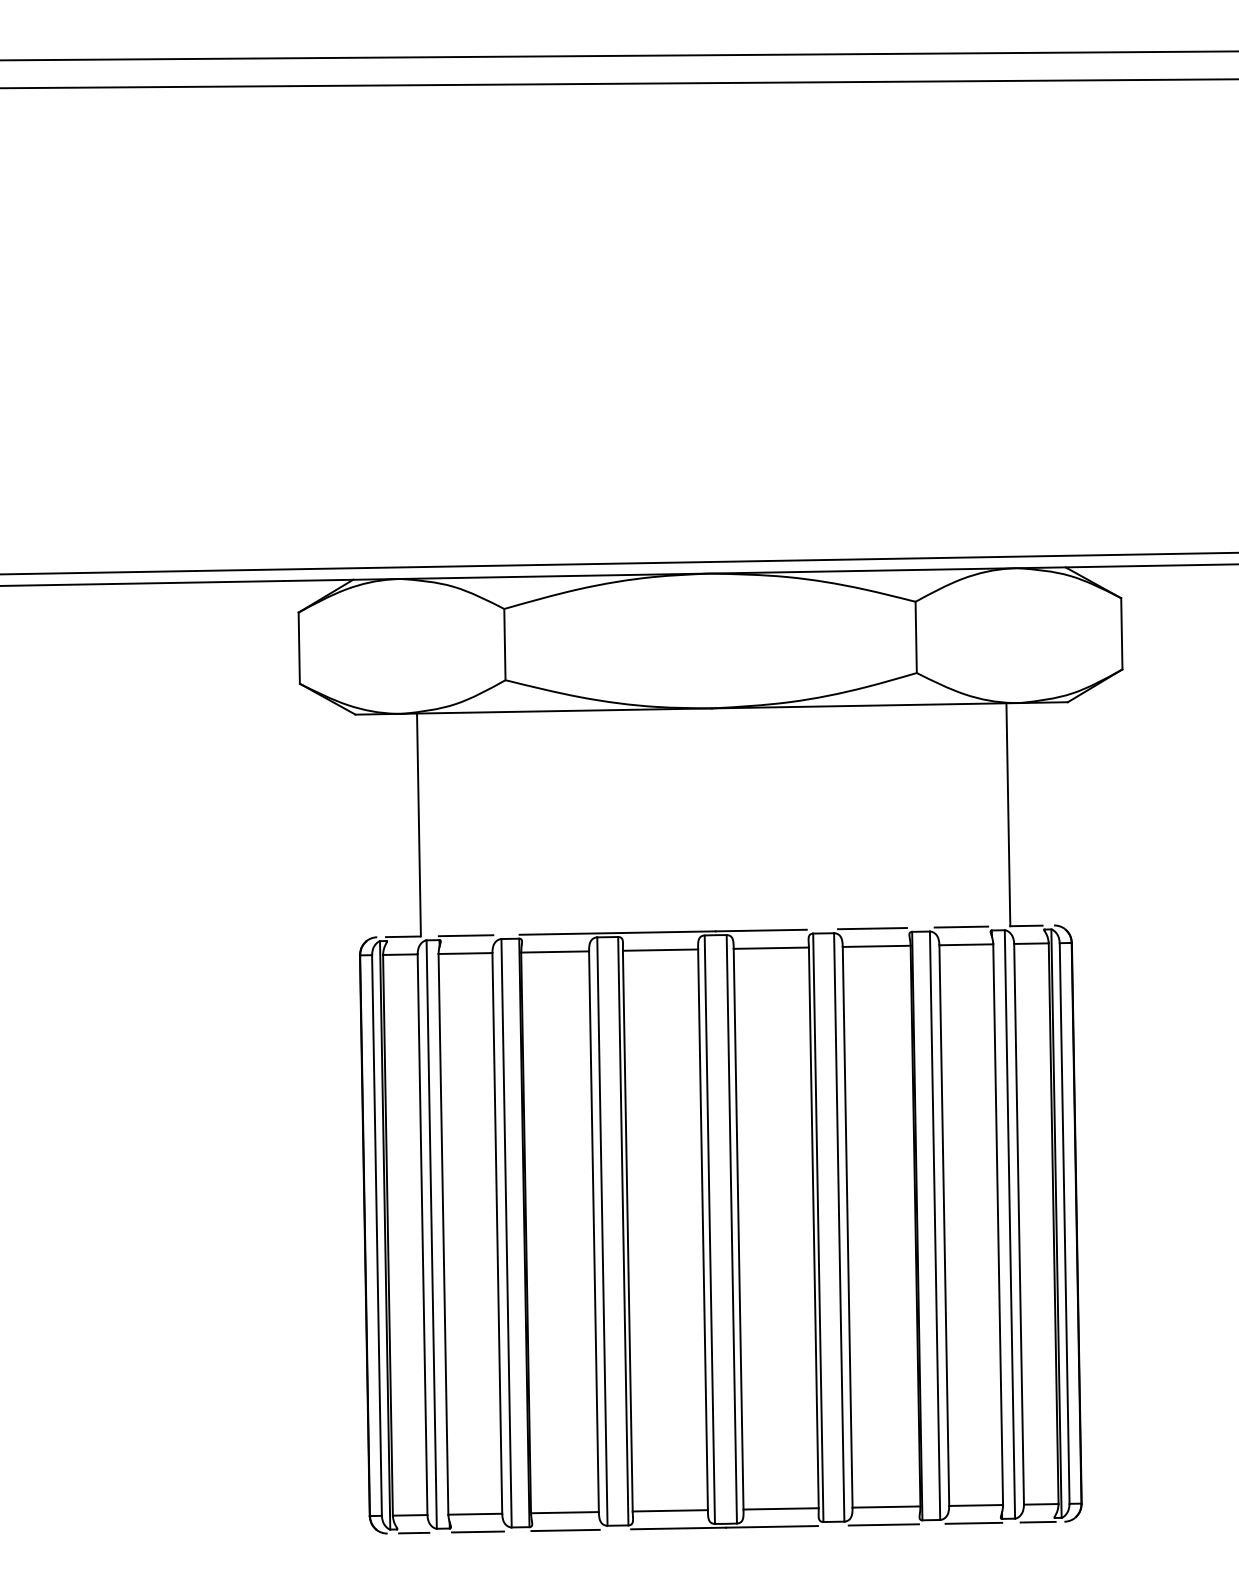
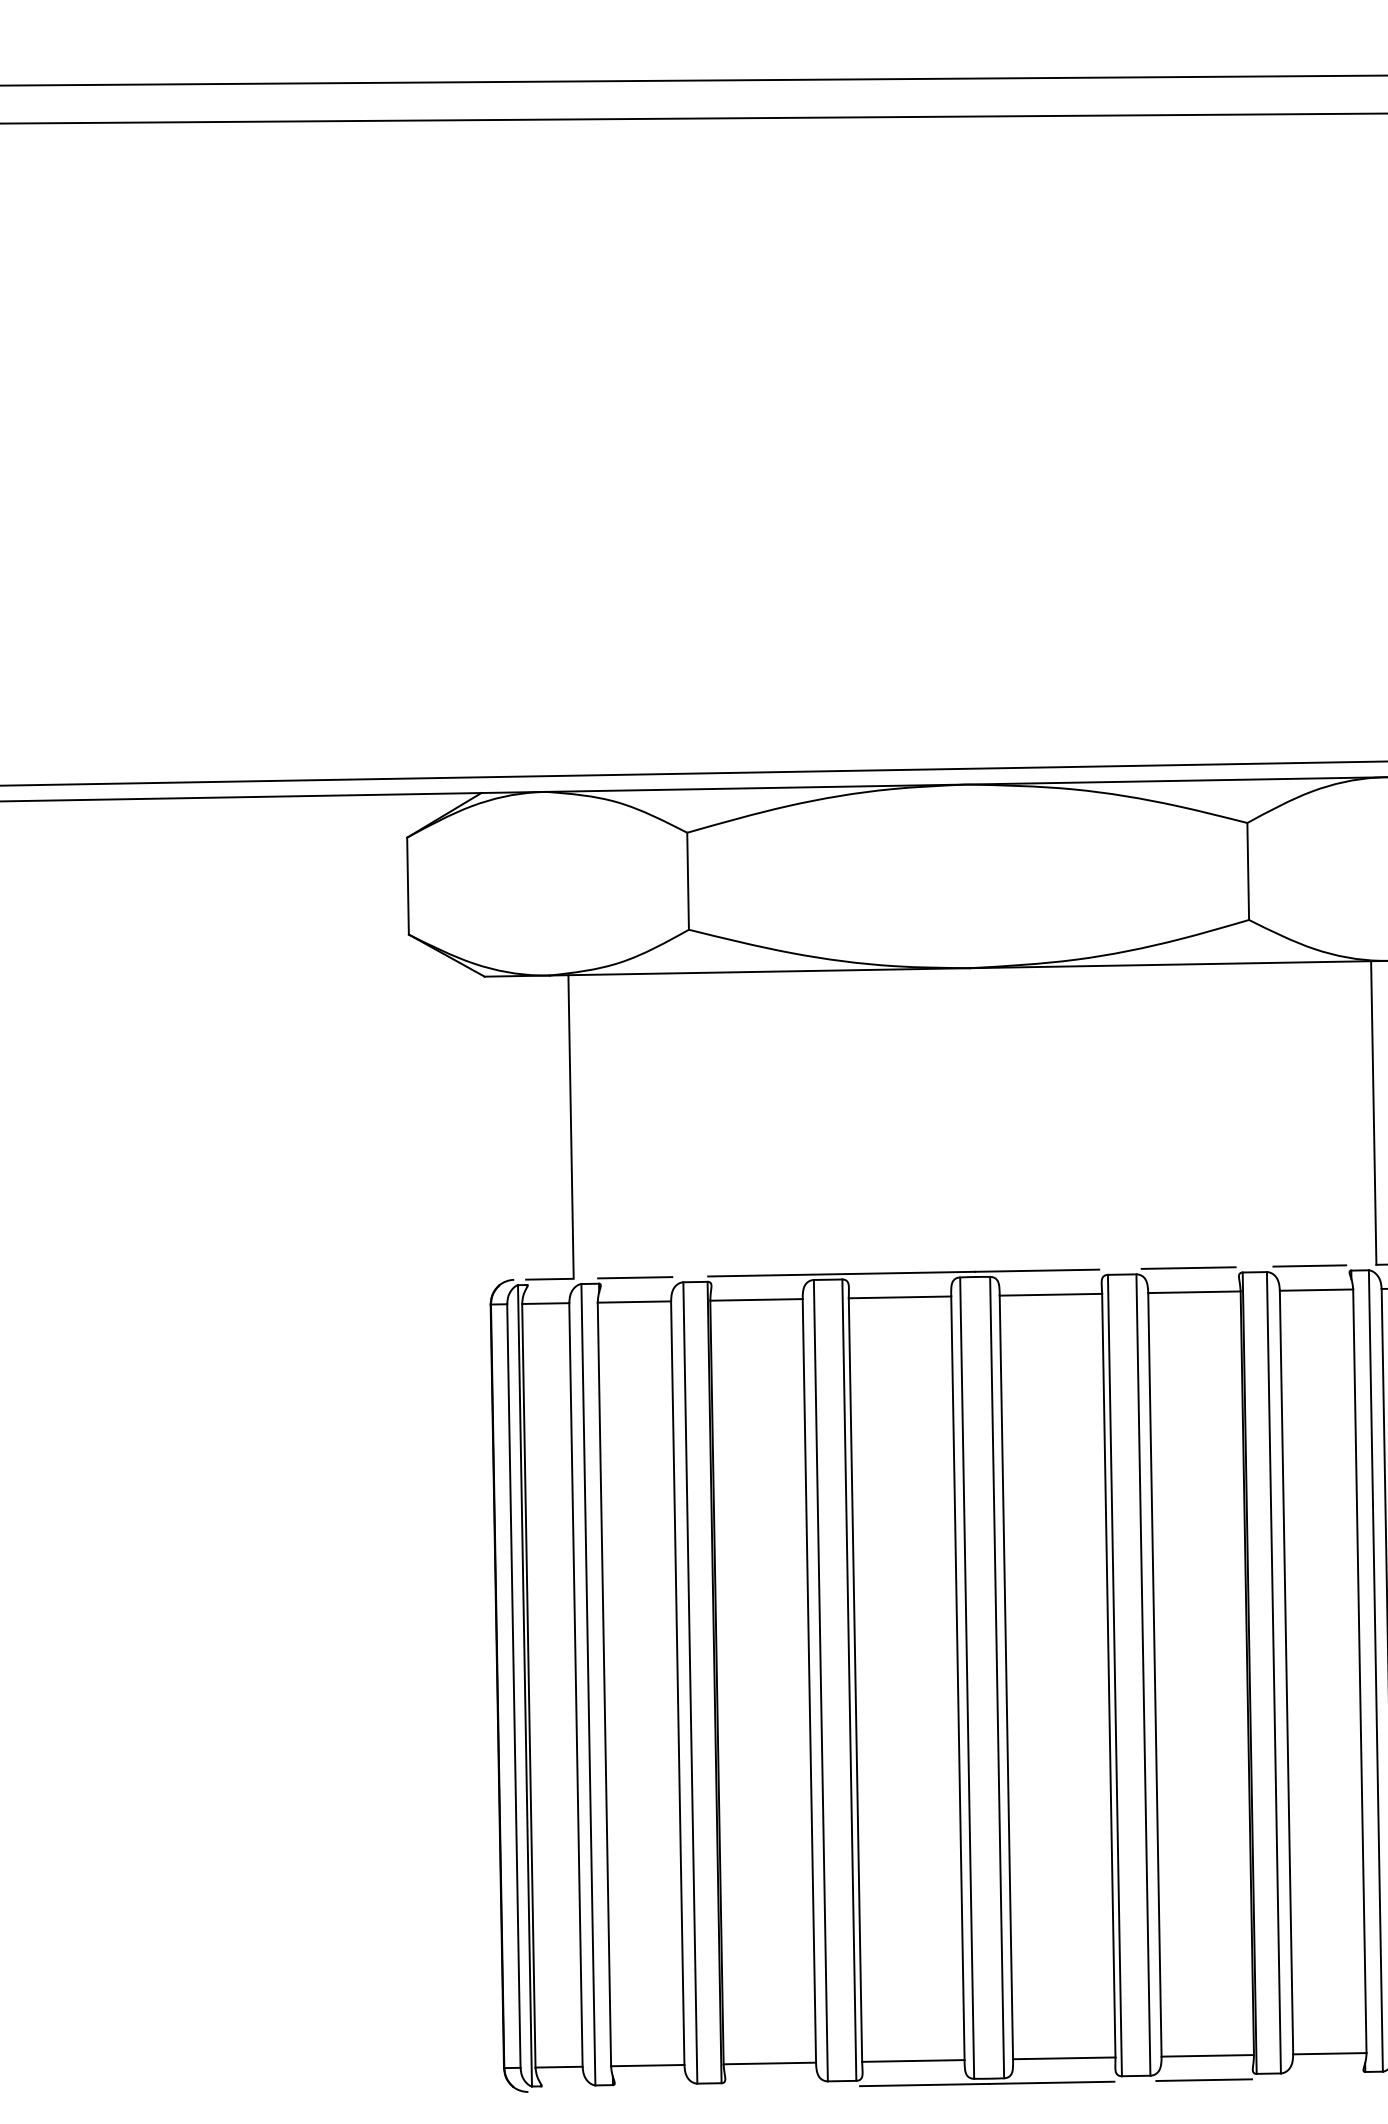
line: (973, 1522) -> (1326, 2076), removed
line: (565, 1530) -> (770, 2087), removed
line: (477, 1531) -> (650, 2089), removed
line: (414, 1532) -> (564, 2090), removed

